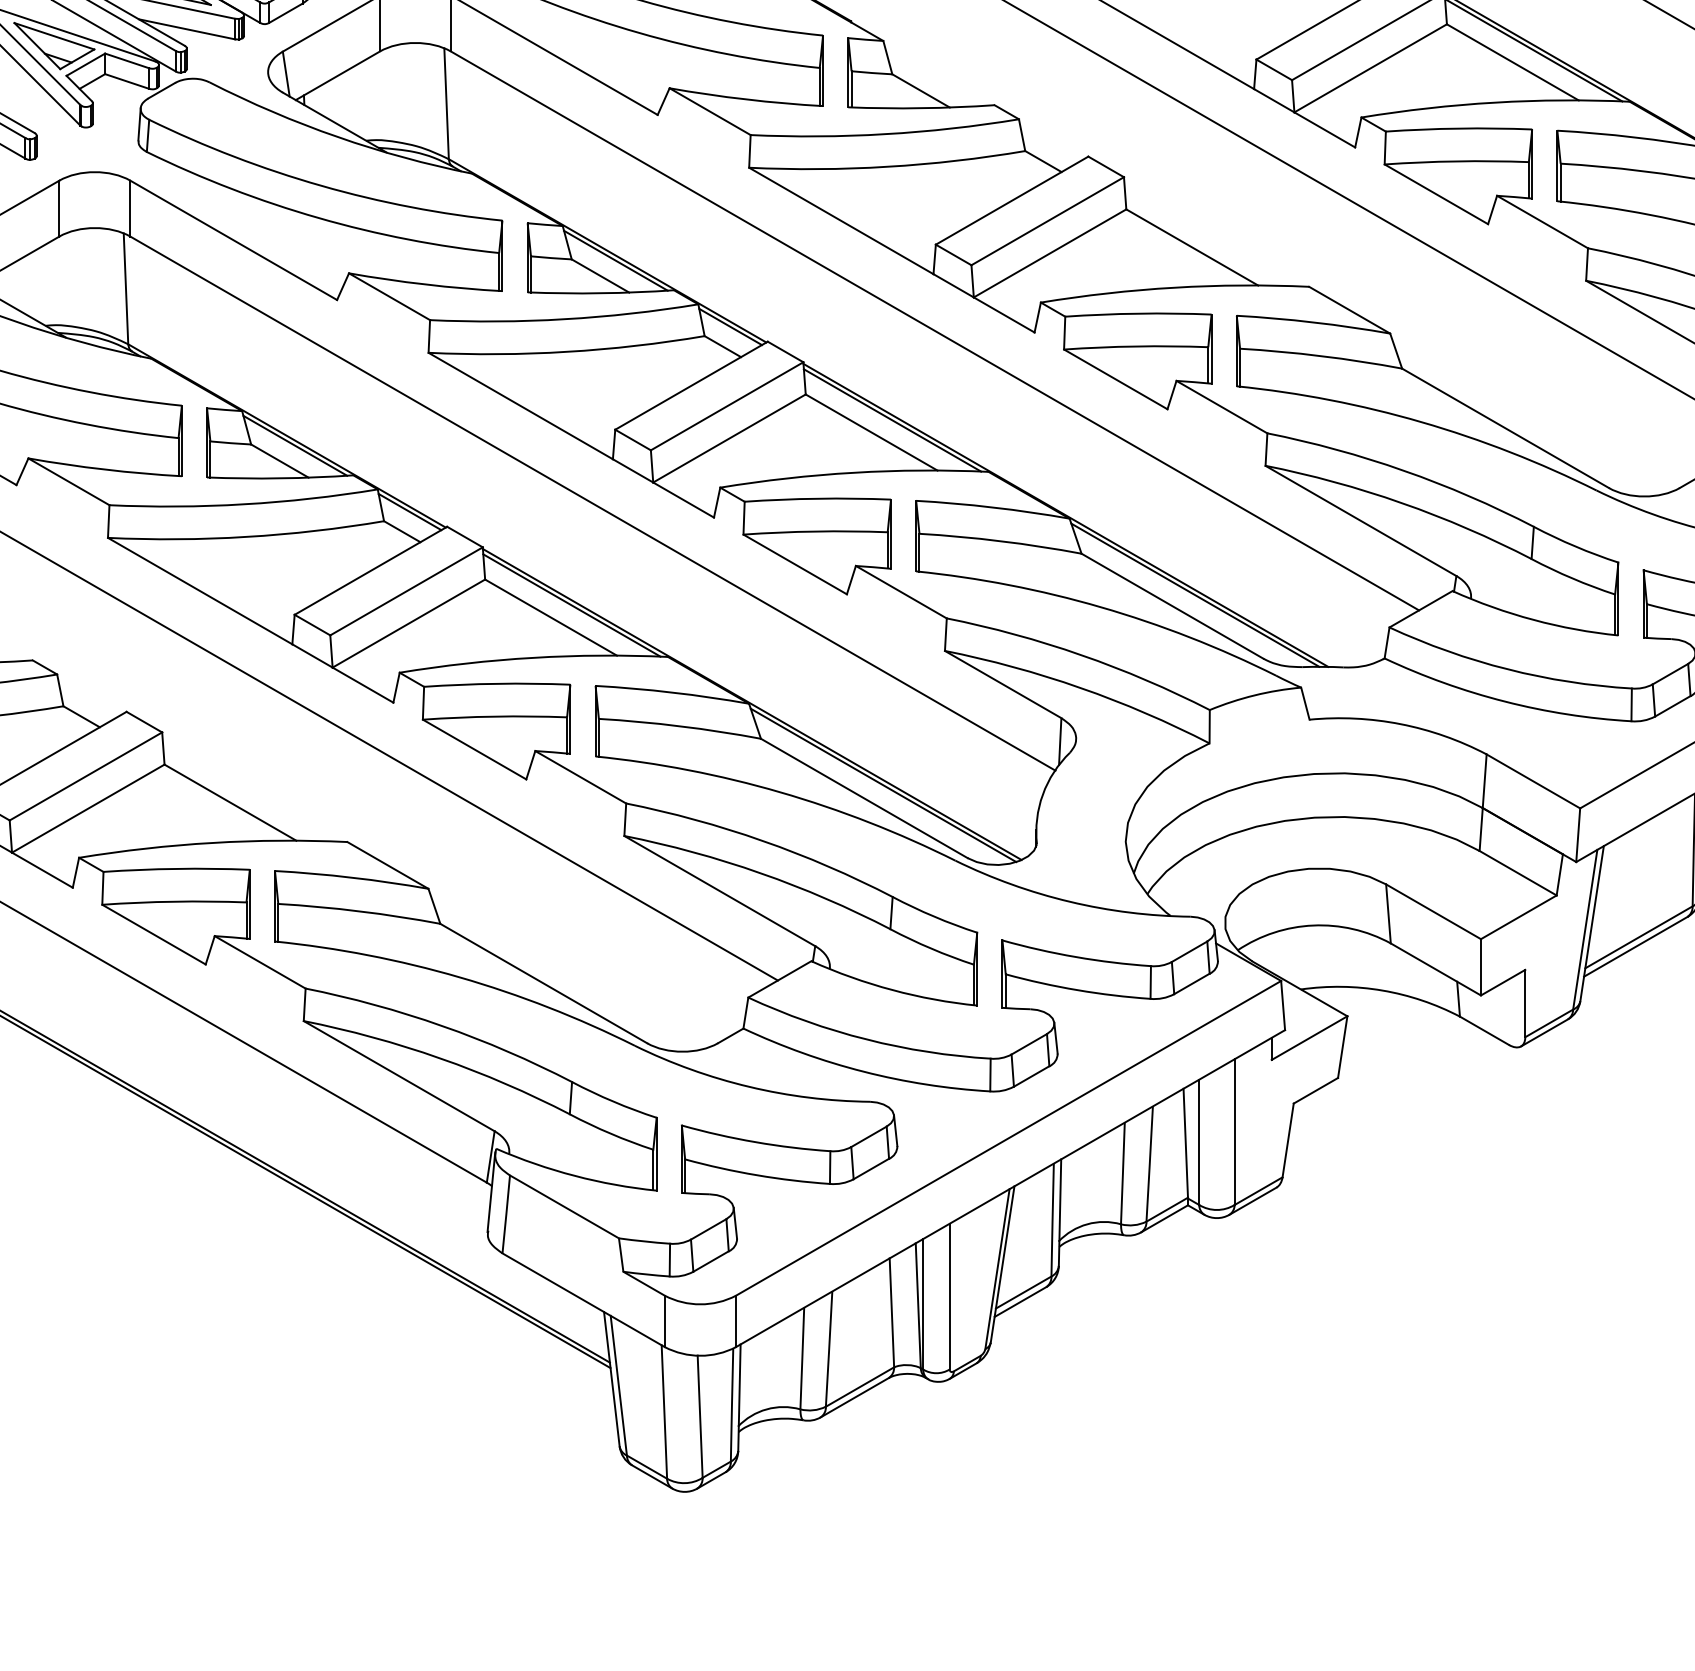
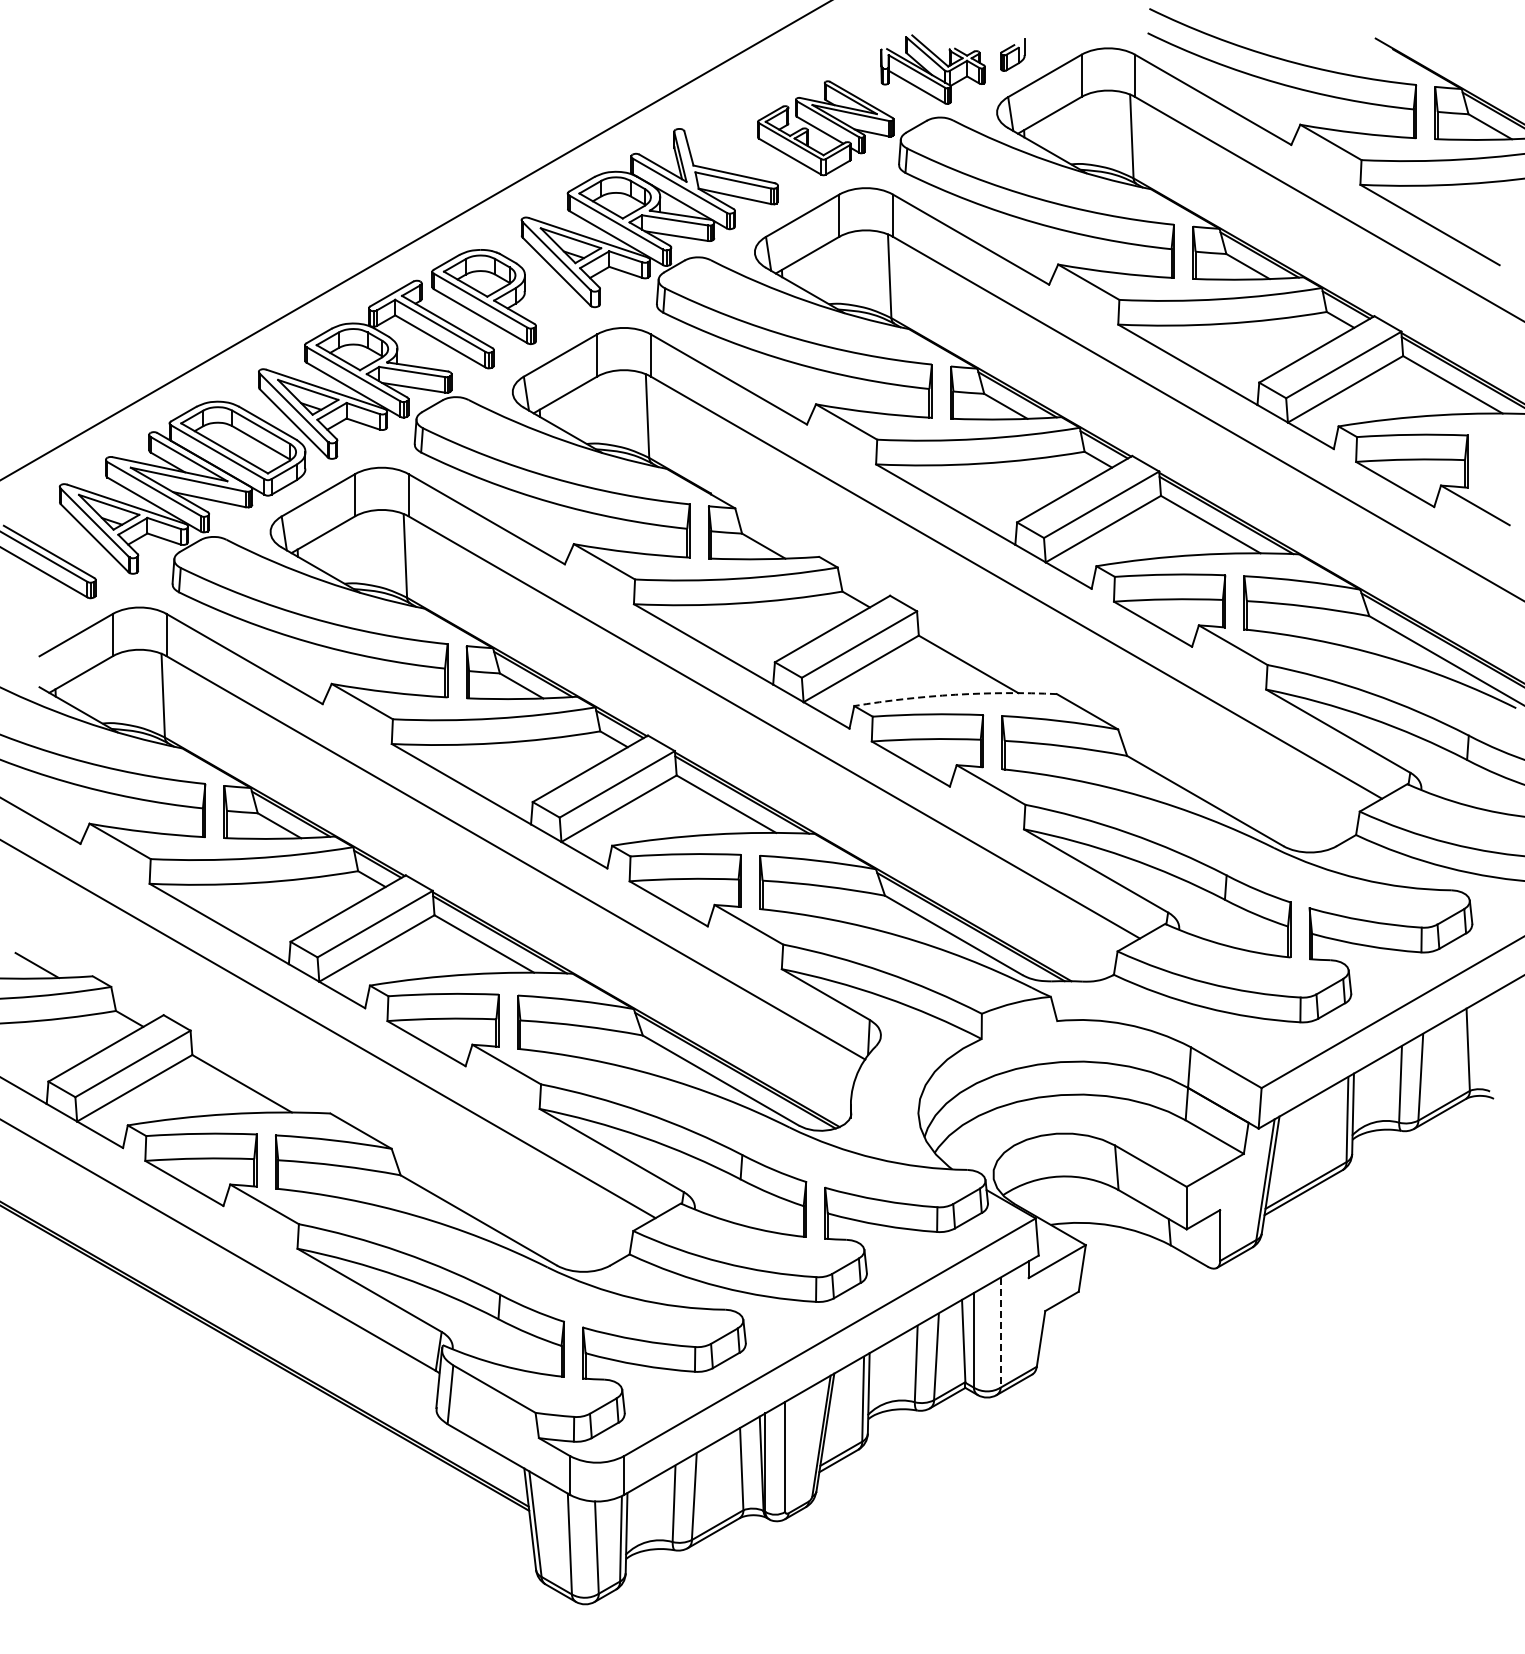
arc: (1174, 287) -> (955, 694), solid -> dashed
line: (1234, 1133) -> (1000, 1333), solid -> dashed

